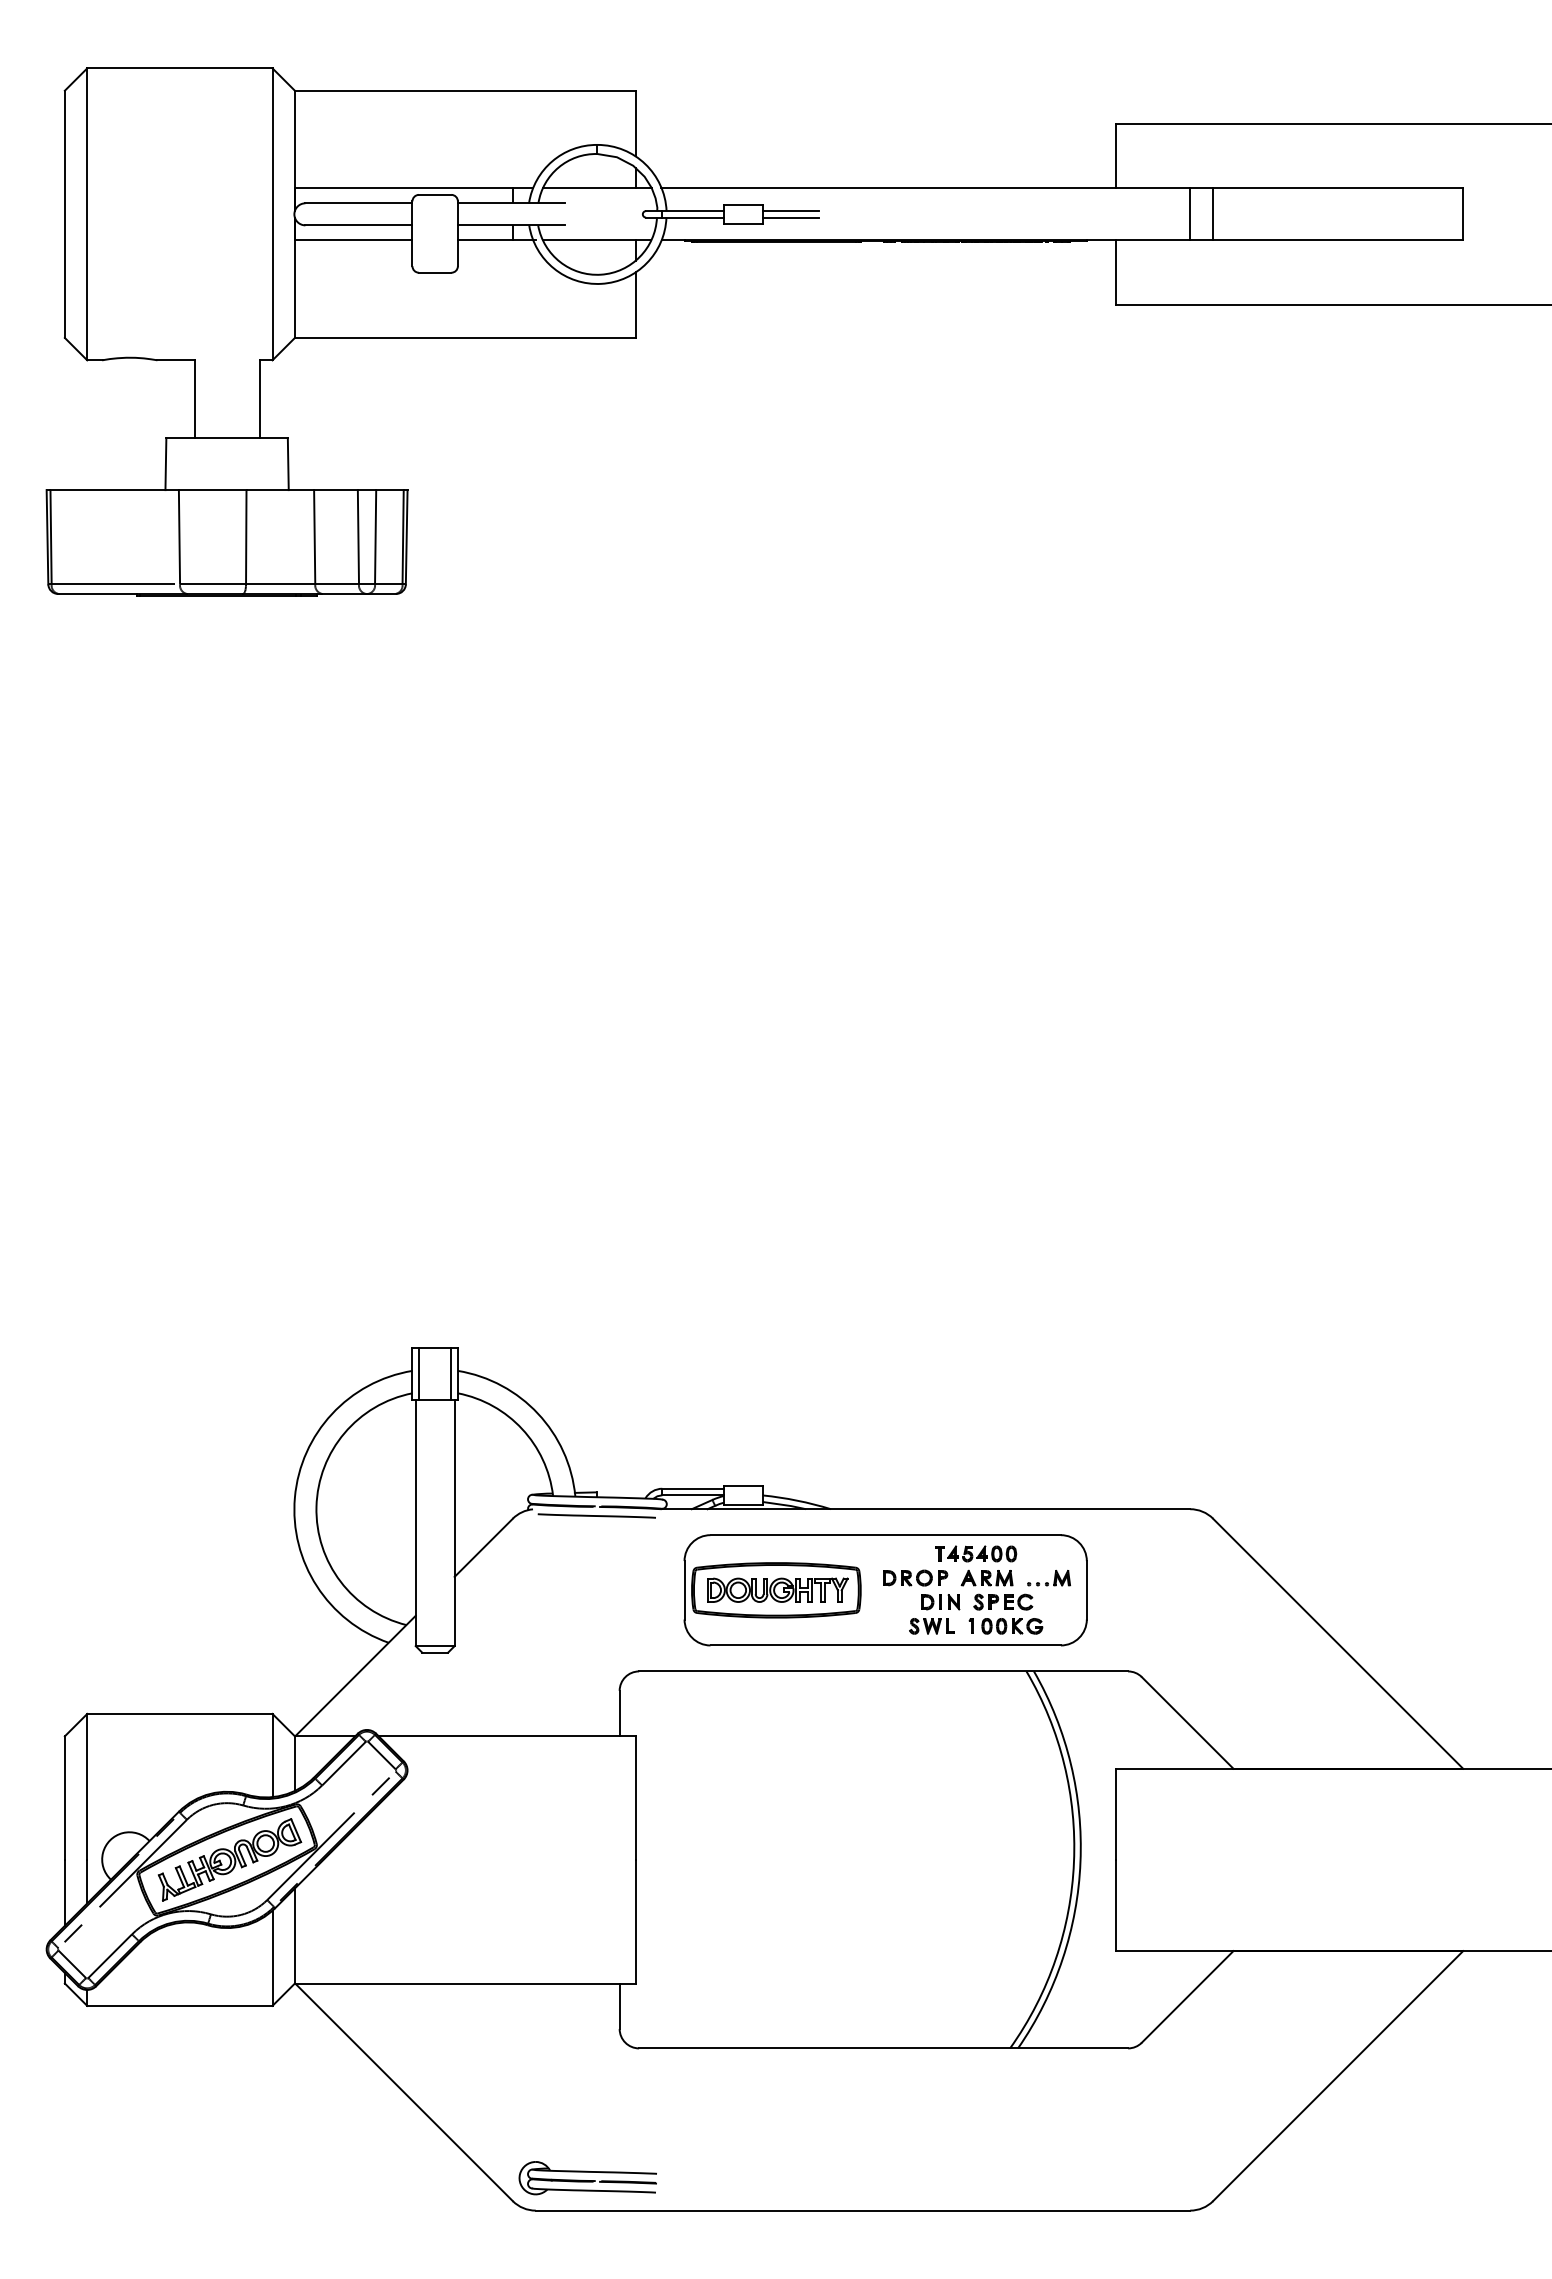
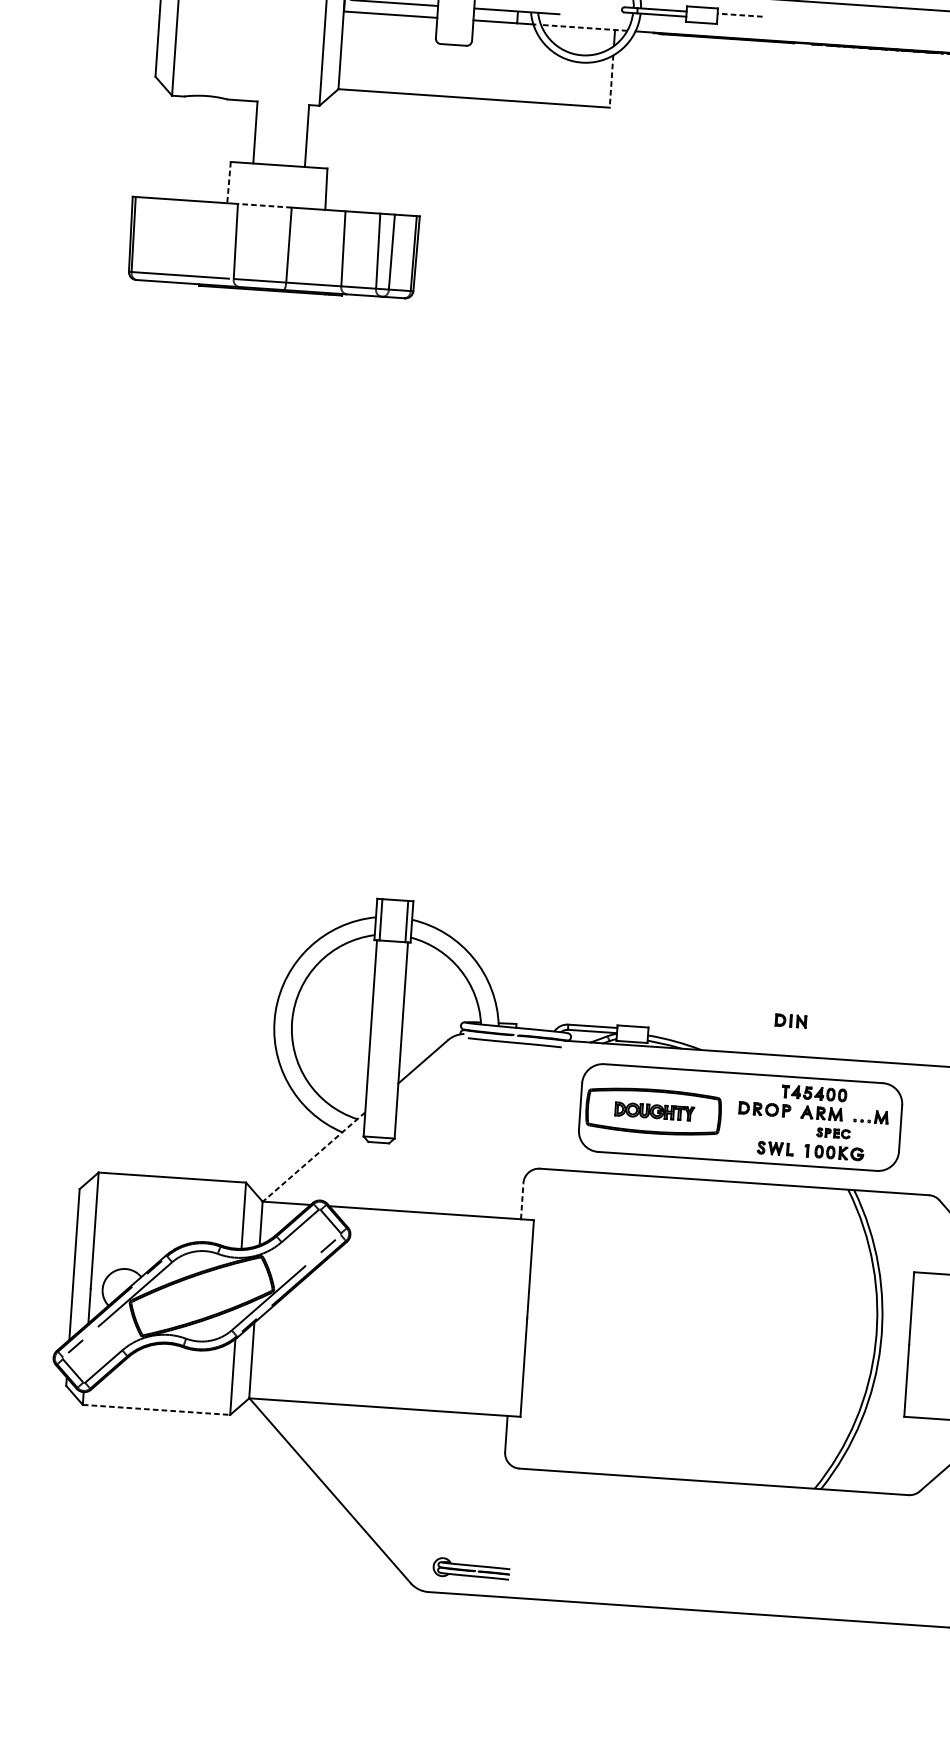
line: (790, 211) -> (739, 15), solid -> dashed
line: (790, 217) -> (739, 20), removed
line: (596, 240) -> (583, 28), solid -> dashed
line: (635, 305) -> (611, 81), solid -> dashed
line: (165, 464) -> (228, 182), solid -> dashed
line: (212, 490) -> (264, 206), solid -> dashed
part: (777, 1589) -> (654, 1111), size x0.7
part: (1003, 1601) -> (833, 1132), size x0.7
part: (940, 1602) -> (790, 1021), moved
line: (355, 1676) -> (314, 1157), solid -> dashed
line: (619, 1713) -> (522, 1201), solid -> dashed
part: (229, 1859) -> (203, 1296), removed
line: (179, 2005) -> (156, 1409), solid -> dashed
part: (587, 2178) -> (471, 1569), size x0.7

